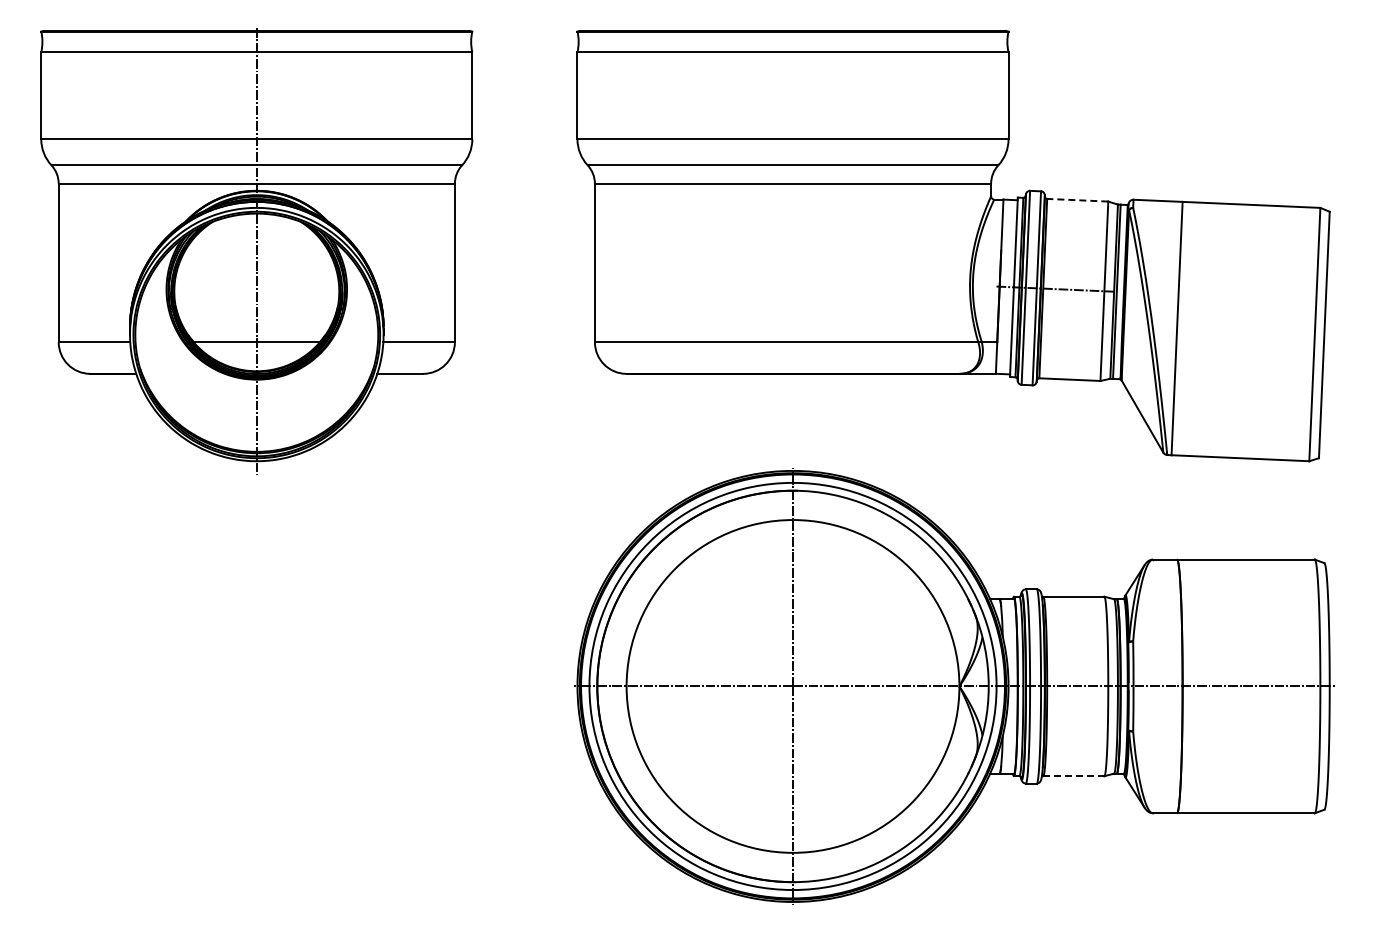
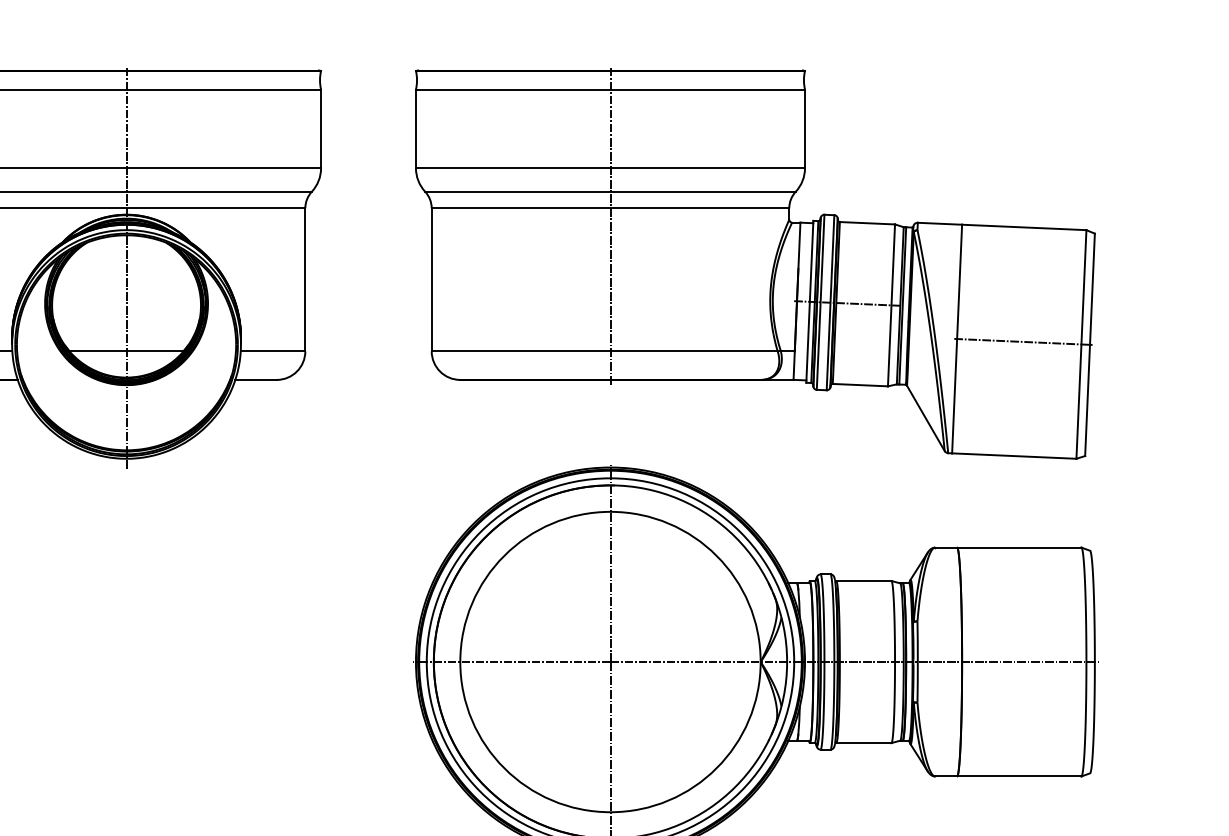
line: (1077, 200) -> (867, 223), dashed -> solid
line: (793, 204) -> (610, 227), added
line: (1250, 331) -> (1023, 341), added
line: (1073, 776) -> (863, 743), dashed -> solid

